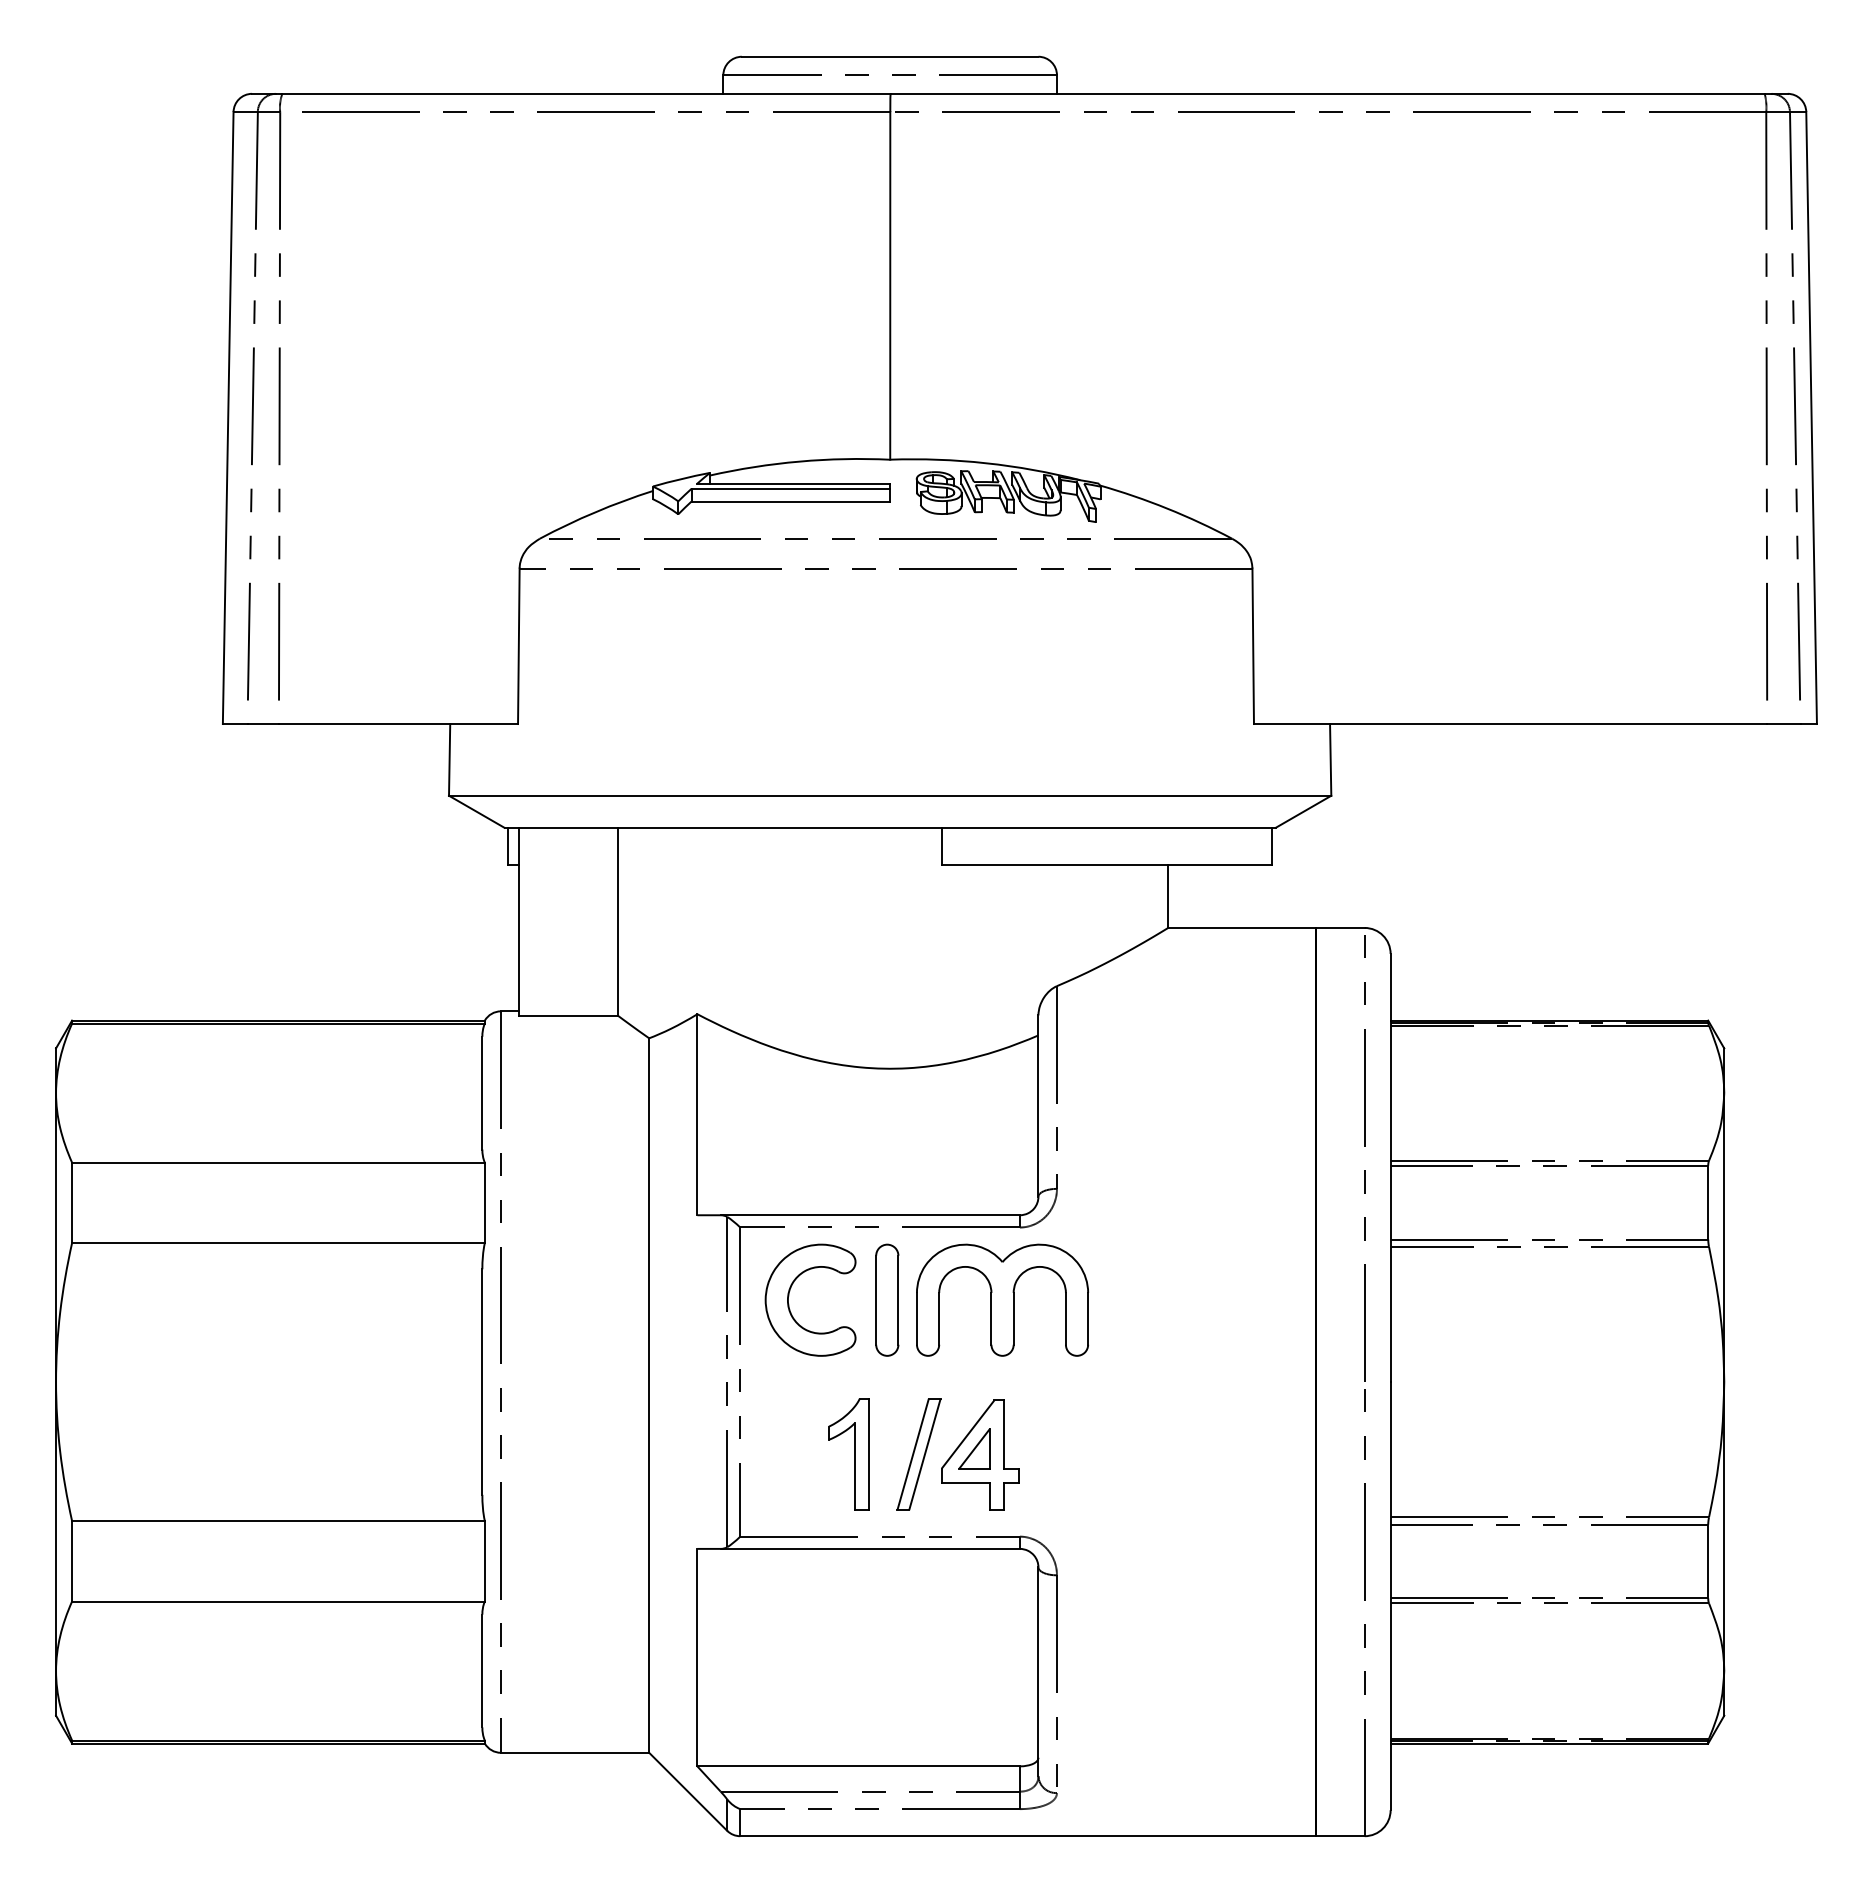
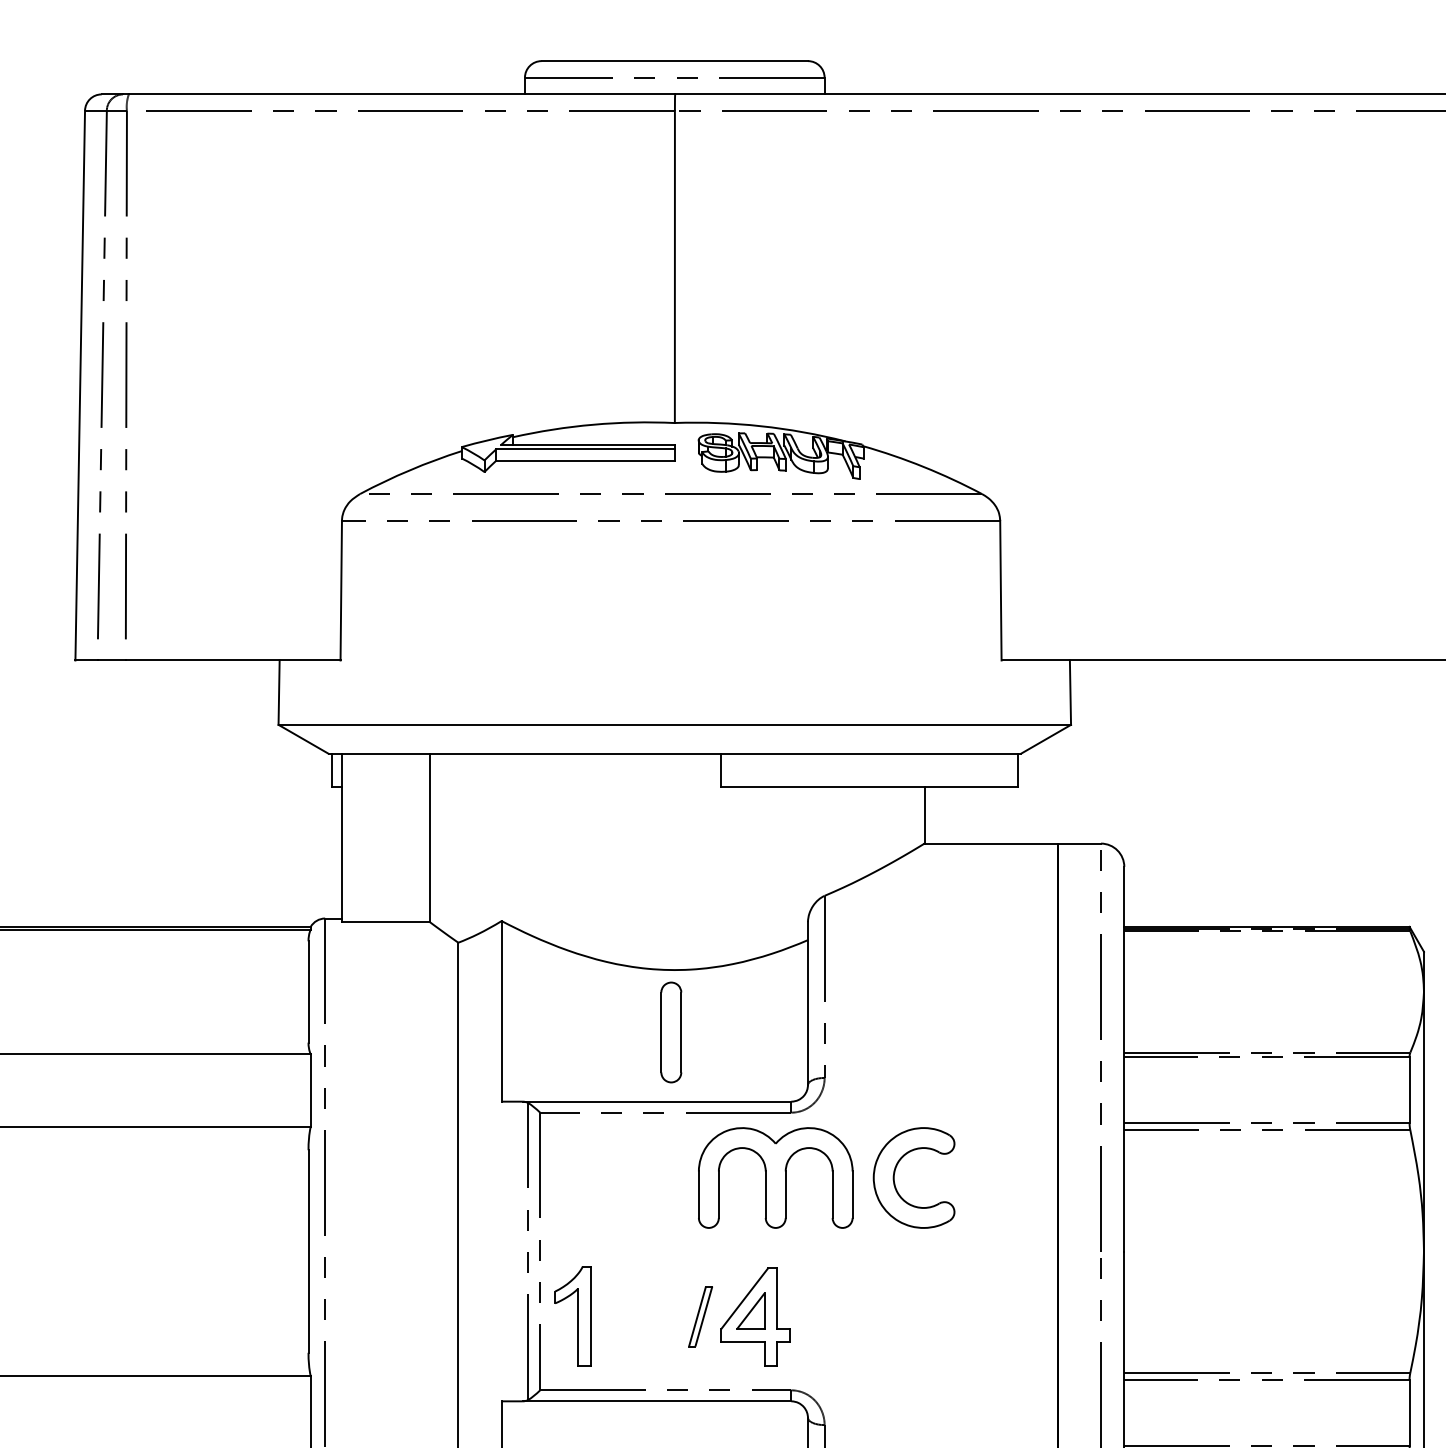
part: (789, 1296) -> (895, 1174), moved
part: (887, 1299) -> (671, 1031), moved
part: (848, 1454) -> (572, 1316), moved
part: (918, 1454) -> (700, 1316), size x0.6

